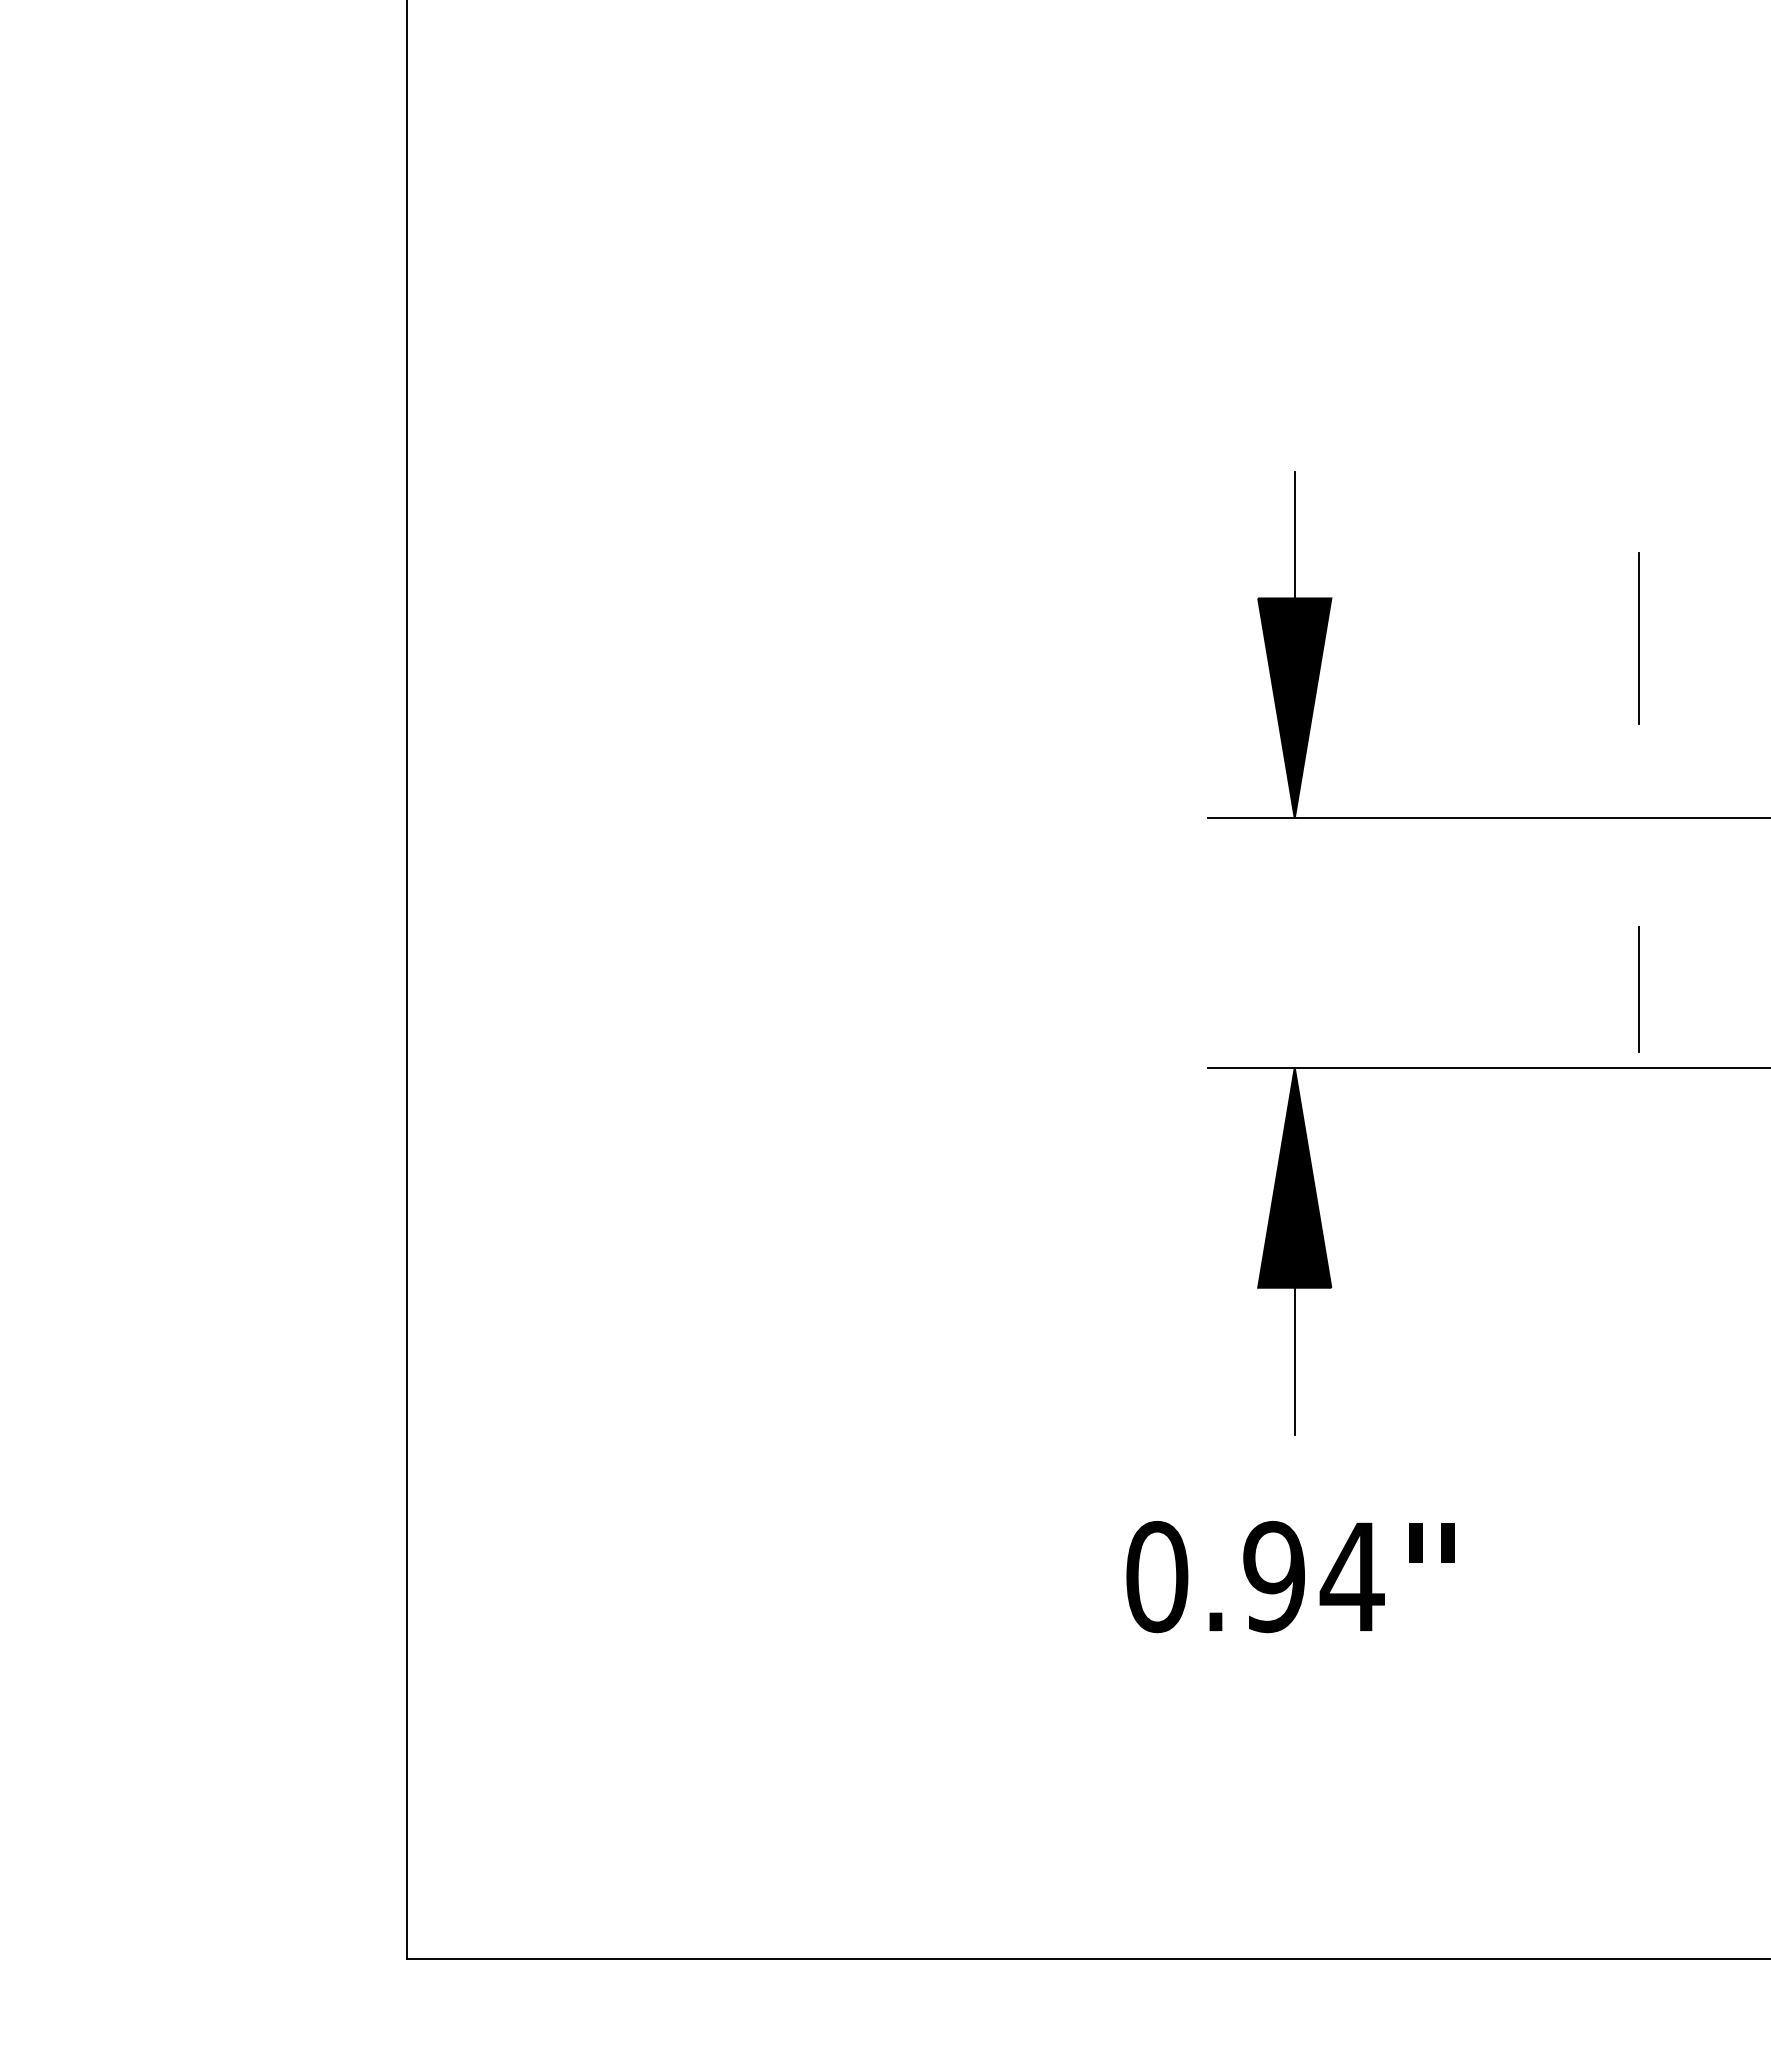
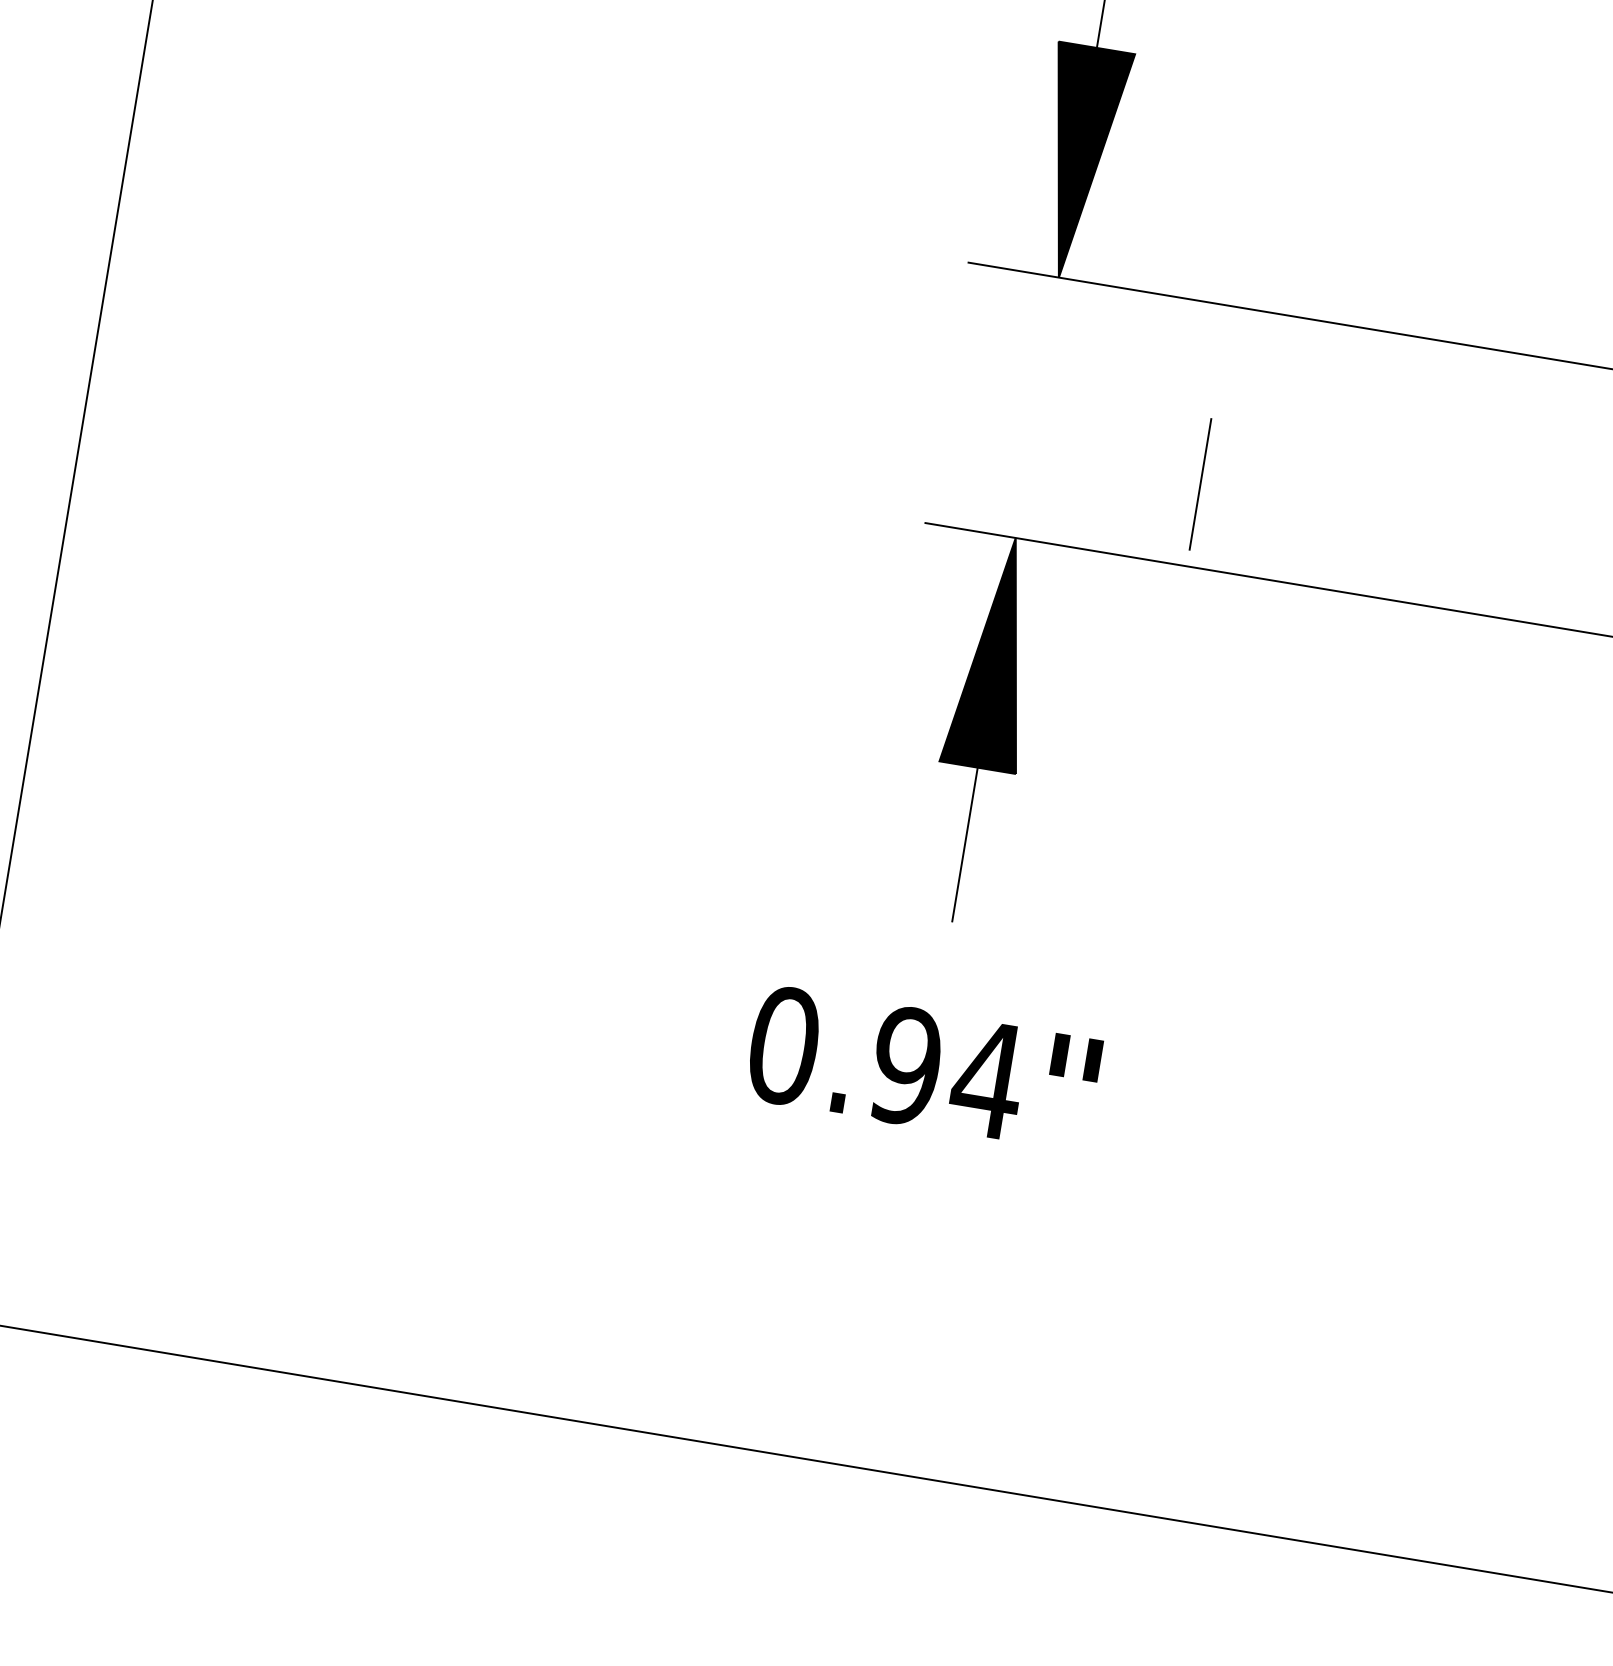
line: (1638, 638) -> (1448, 149), removed
line: (1638, 989) -> (1200, 484), moved

